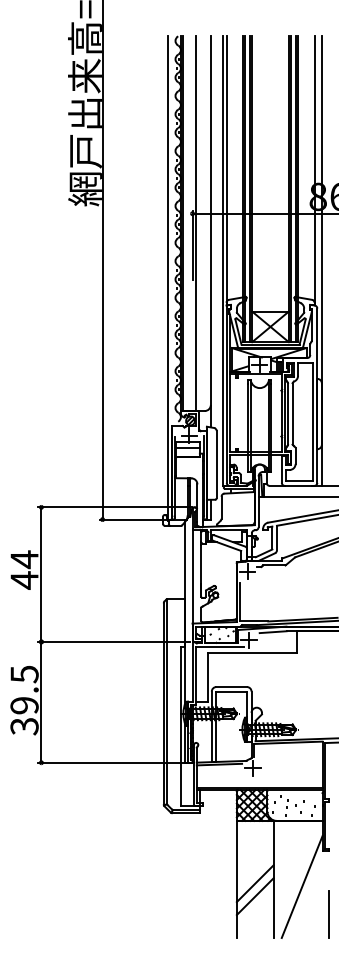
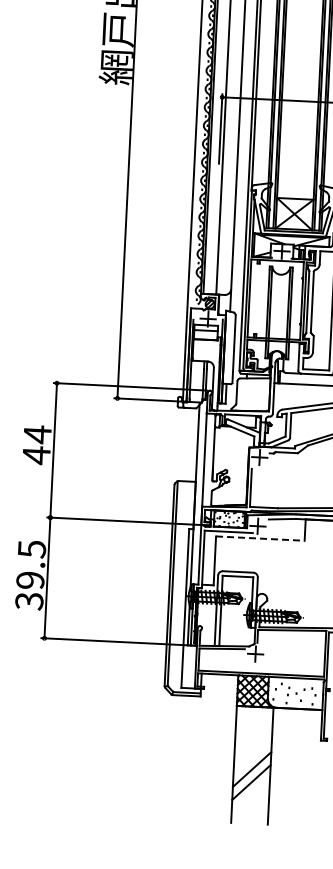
line: (252, 652) -> (260, 538), solid -> dashed
line: (301, 886) -> (298, 774), removed
line: (328, 914) -> (323, 803), removed

